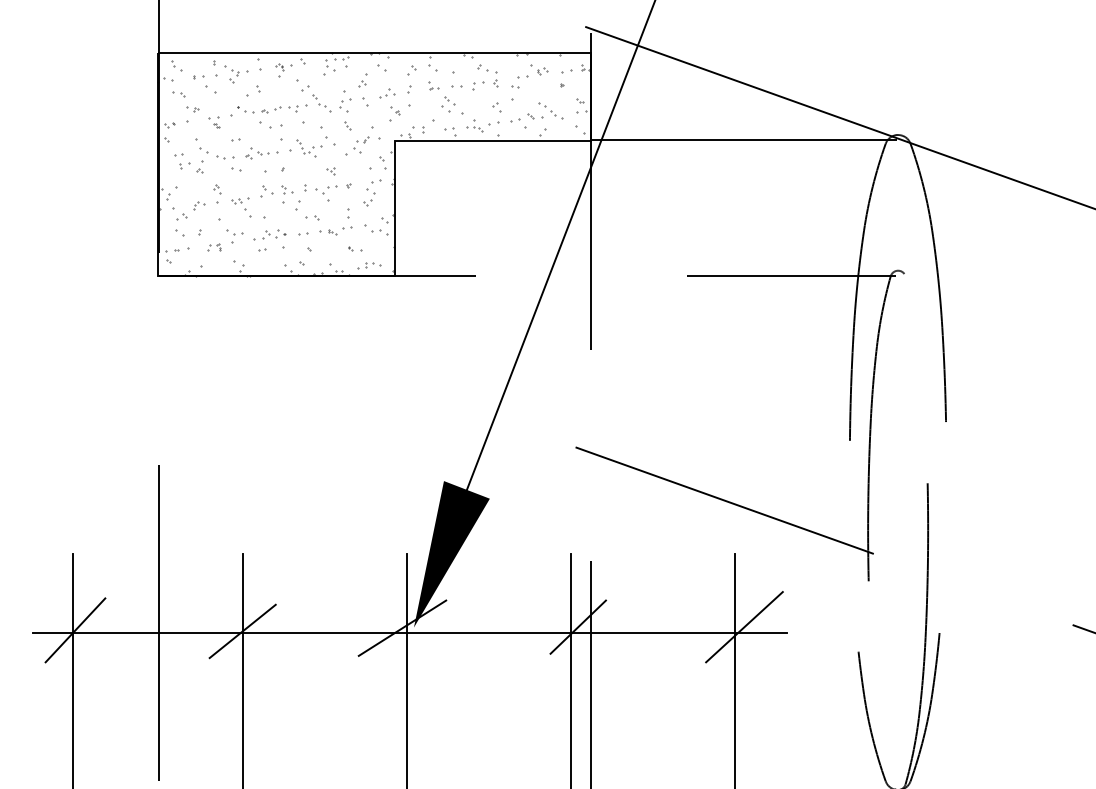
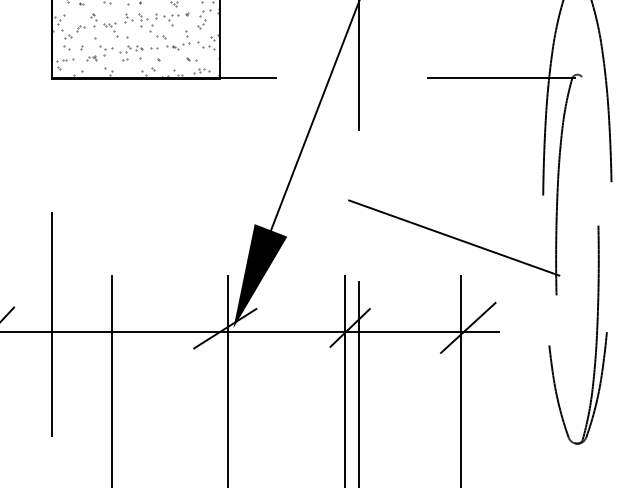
line: (242, 631) -> (111, 331), removed

